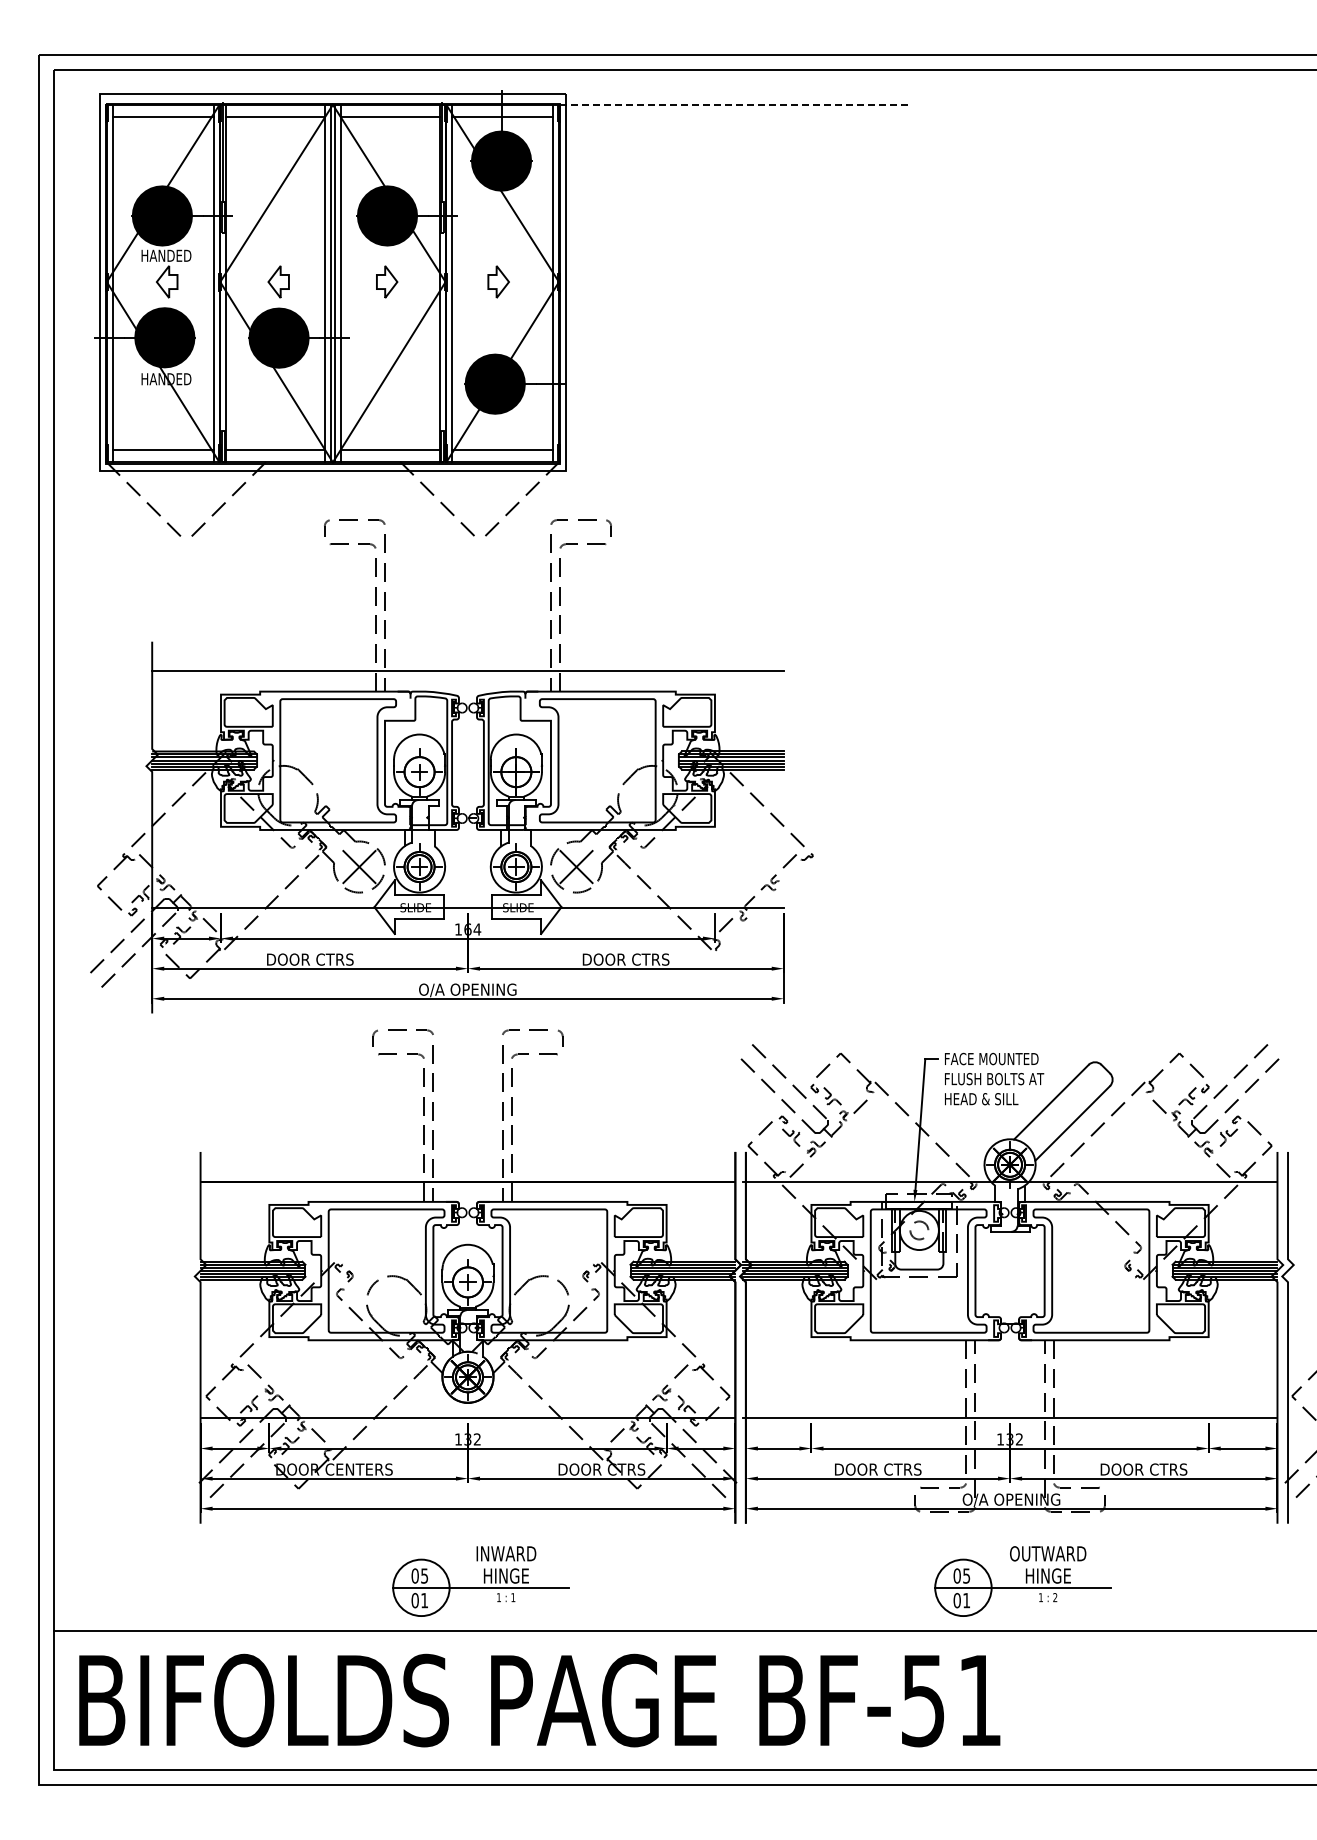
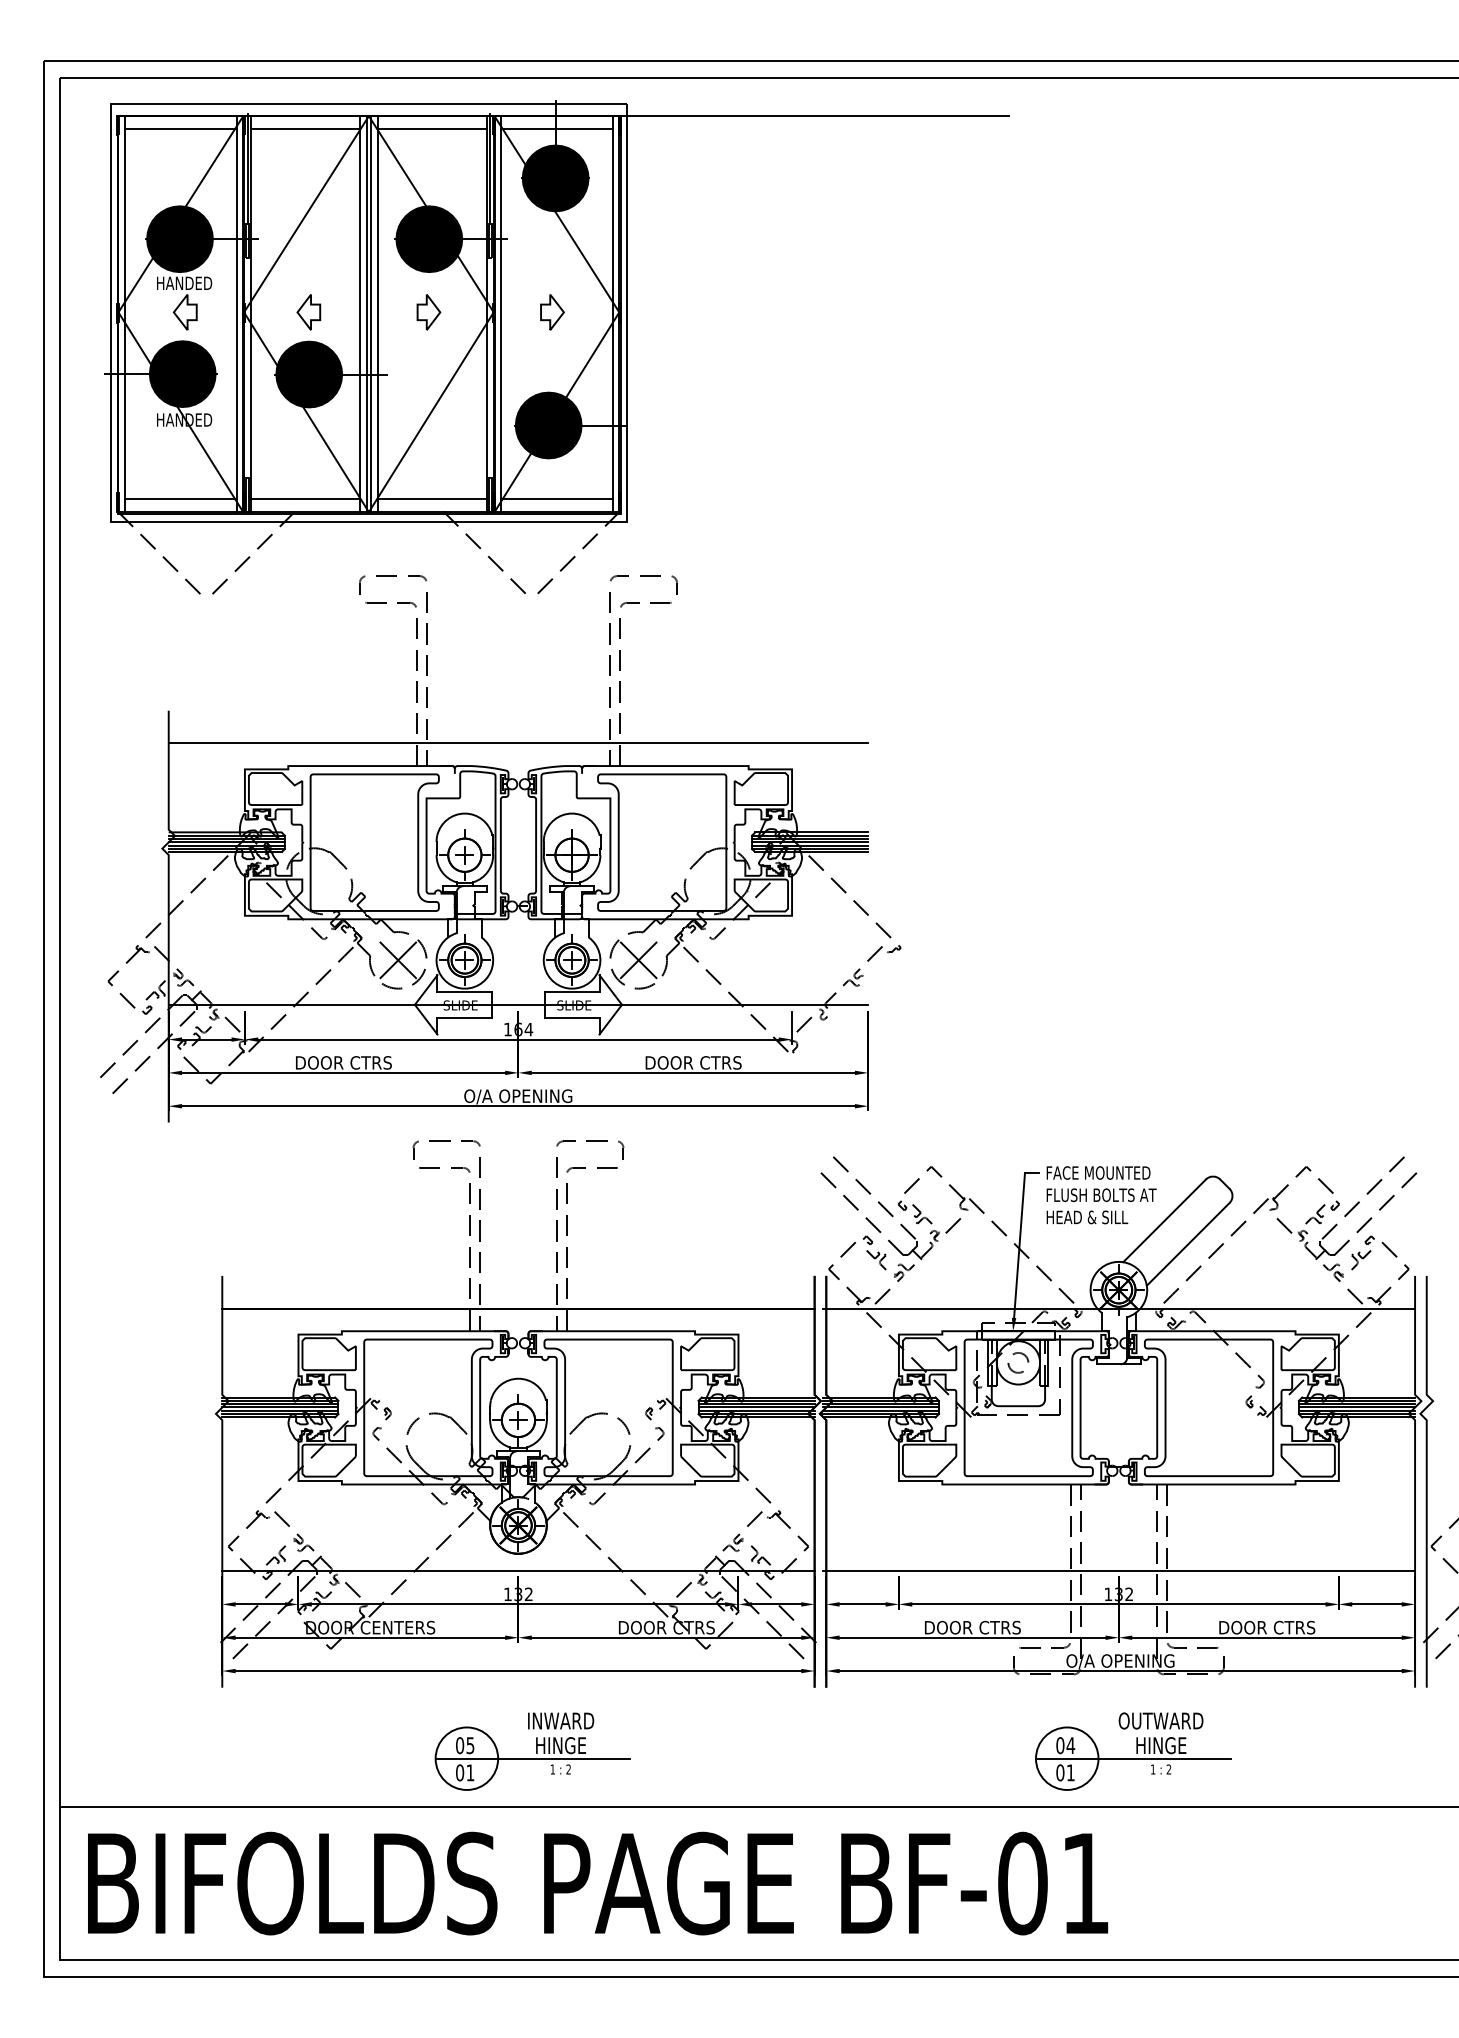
line: (735, 104) -> (814, 115), dashed -> solid
text: (966, 1575) -> (1070, 1745), 05 -> 04
text: (513, 1597) -> (568, 1769), 1 -> 2
text: (923, 1700) -> (1023, 1883), BF-51 -> BF-01

